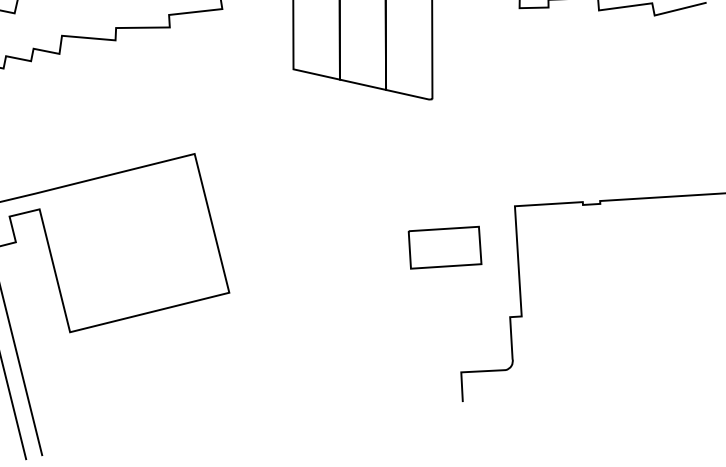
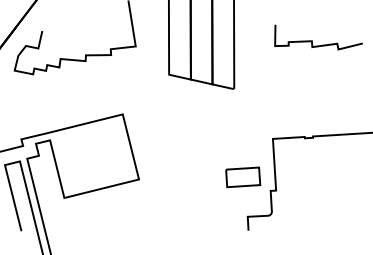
part: (445, 248) -> (243, 177), moved

